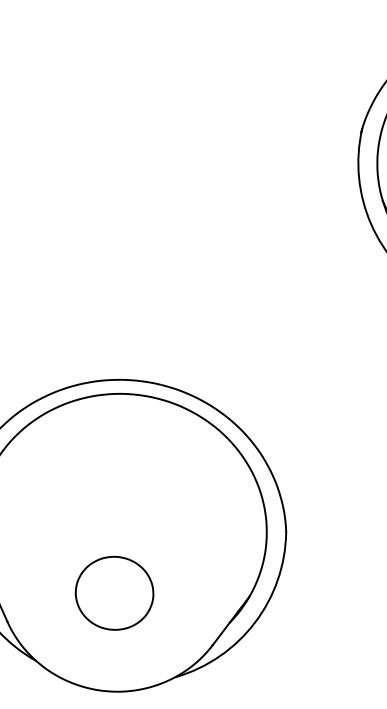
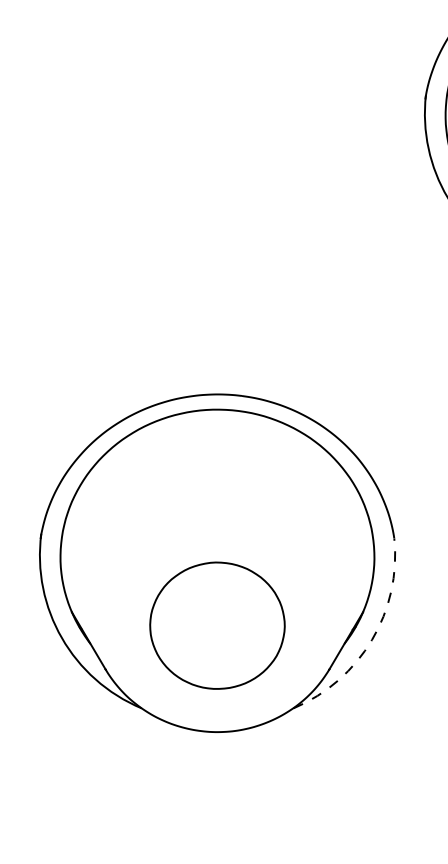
part: (114, 593) -> (217, 625), size x1.6
arc: (254, 623) -> (371, 640), solid -> dashed

